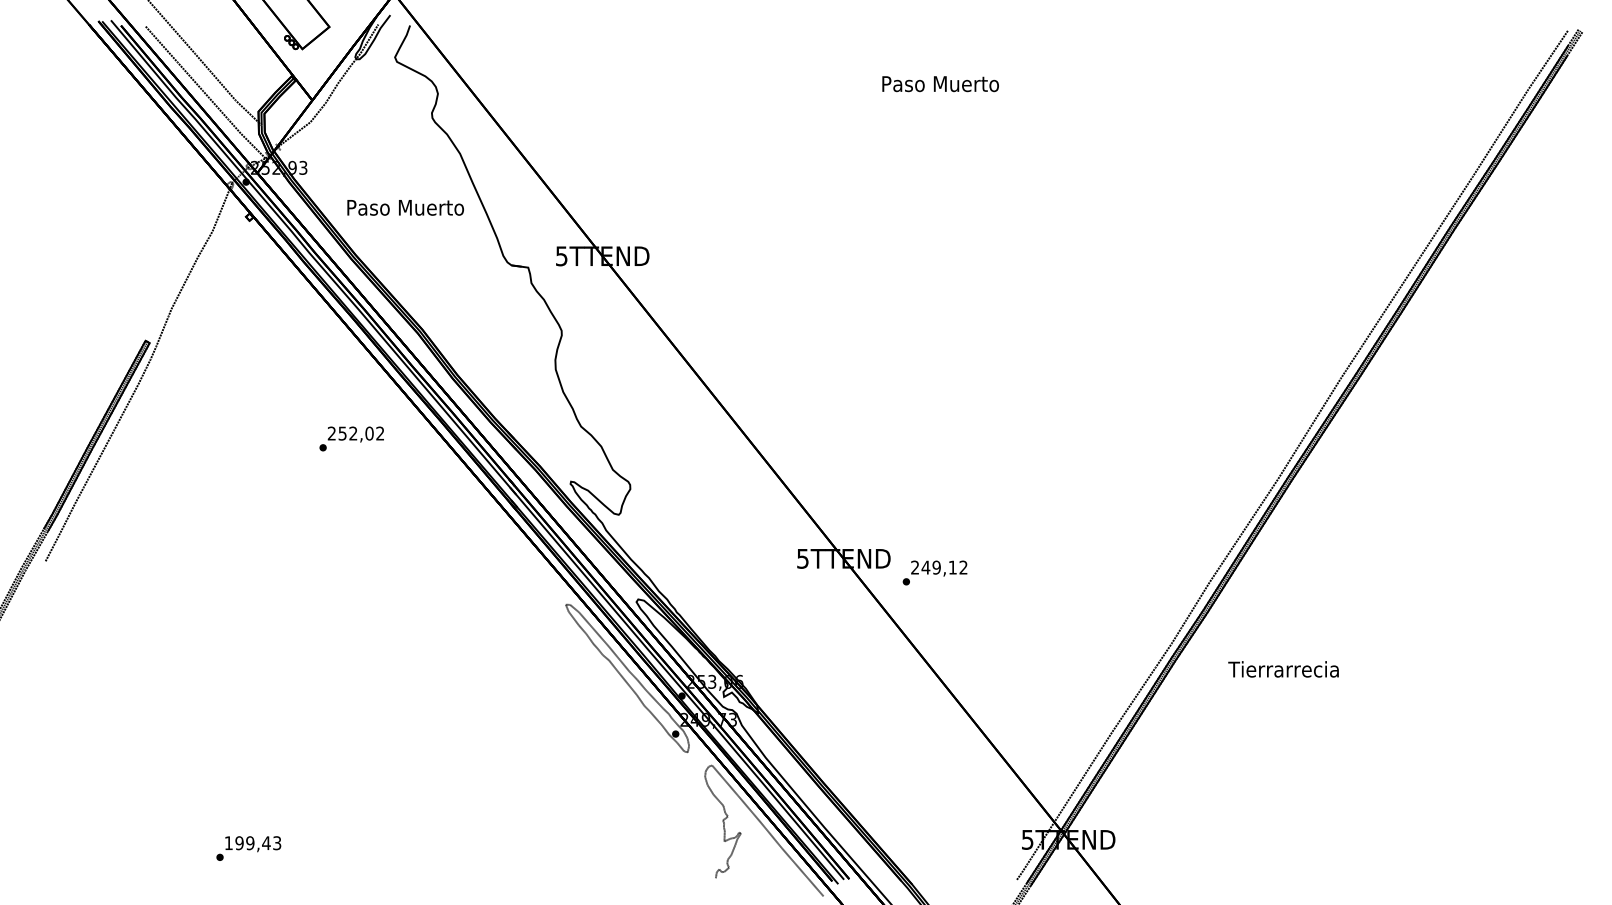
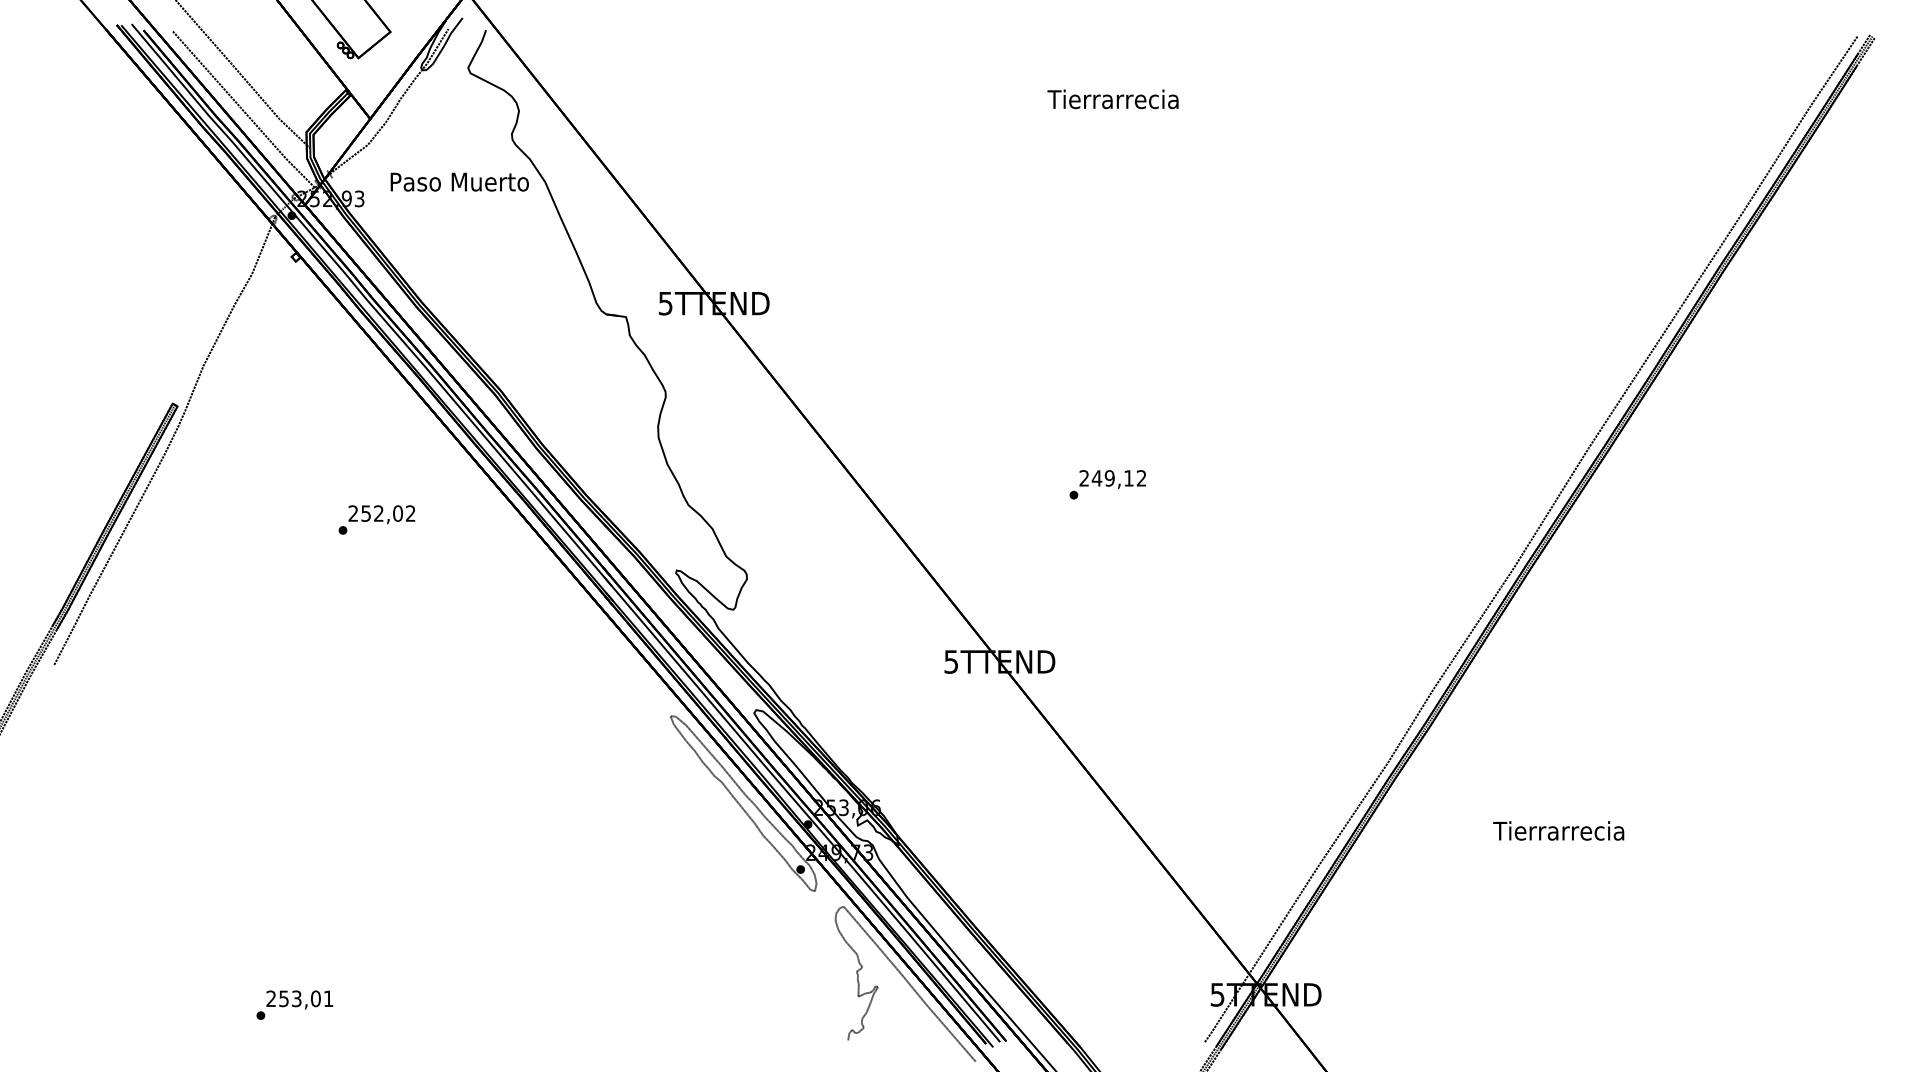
text: (940, 84) -> (1114, 99), Paso Muerto -> Tierrarrecia
text: (405, 207) -> (459, 181), moved
text: (351, 438) -> (376, 519), moved
text: (934, 572) -> (1107, 484), moved
text: (1283, 669) -> (1558, 830), moved
text: (252, 842) -> (299, 998), 199,43 -> 253,01

